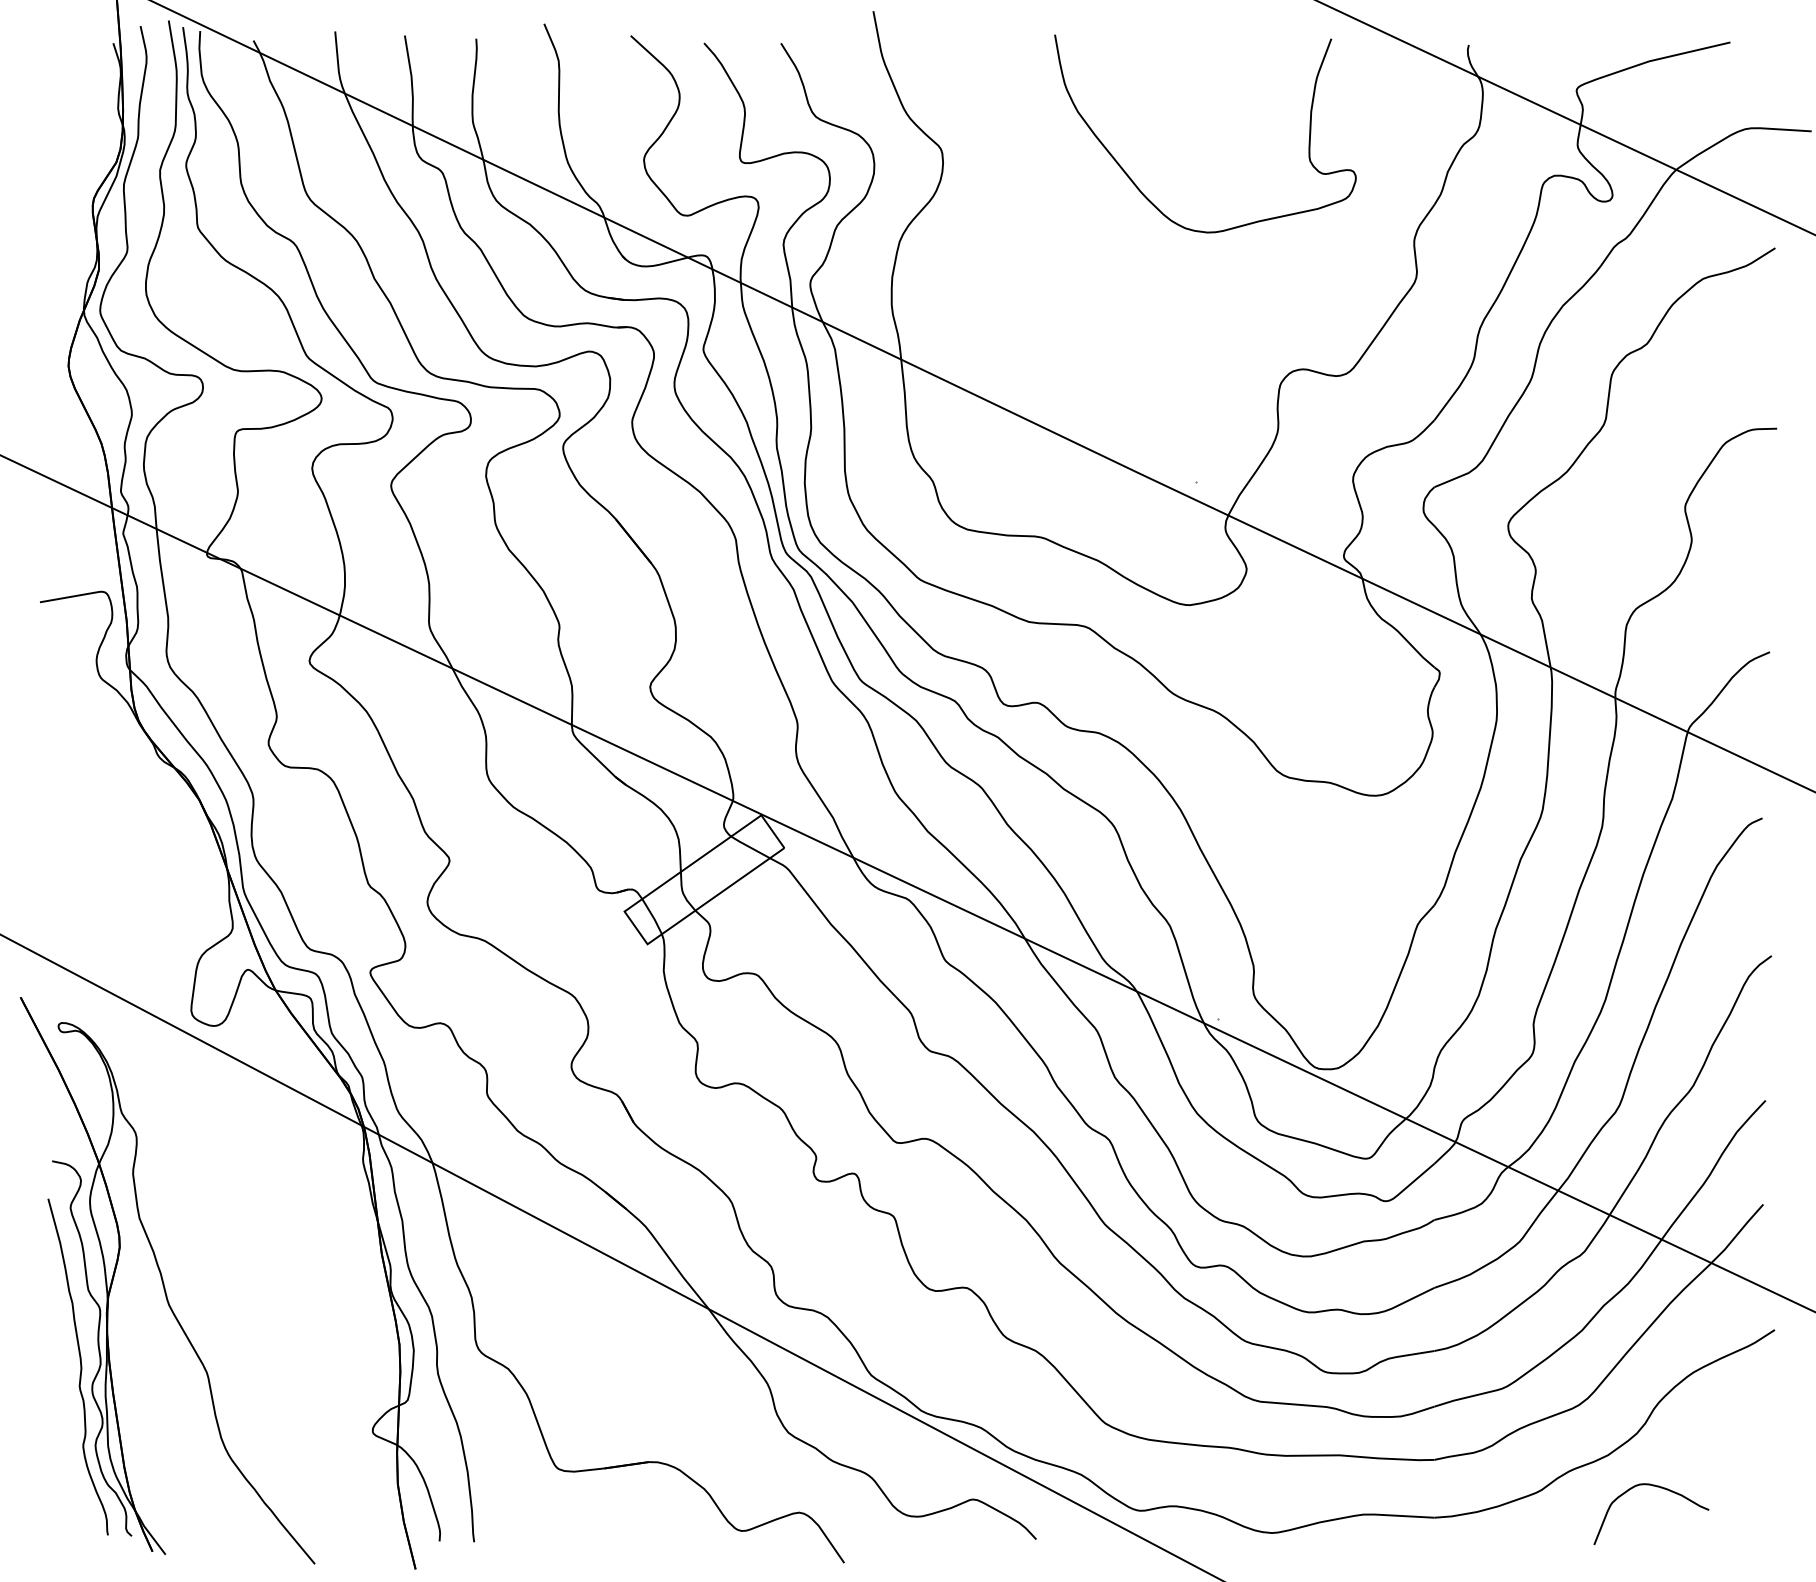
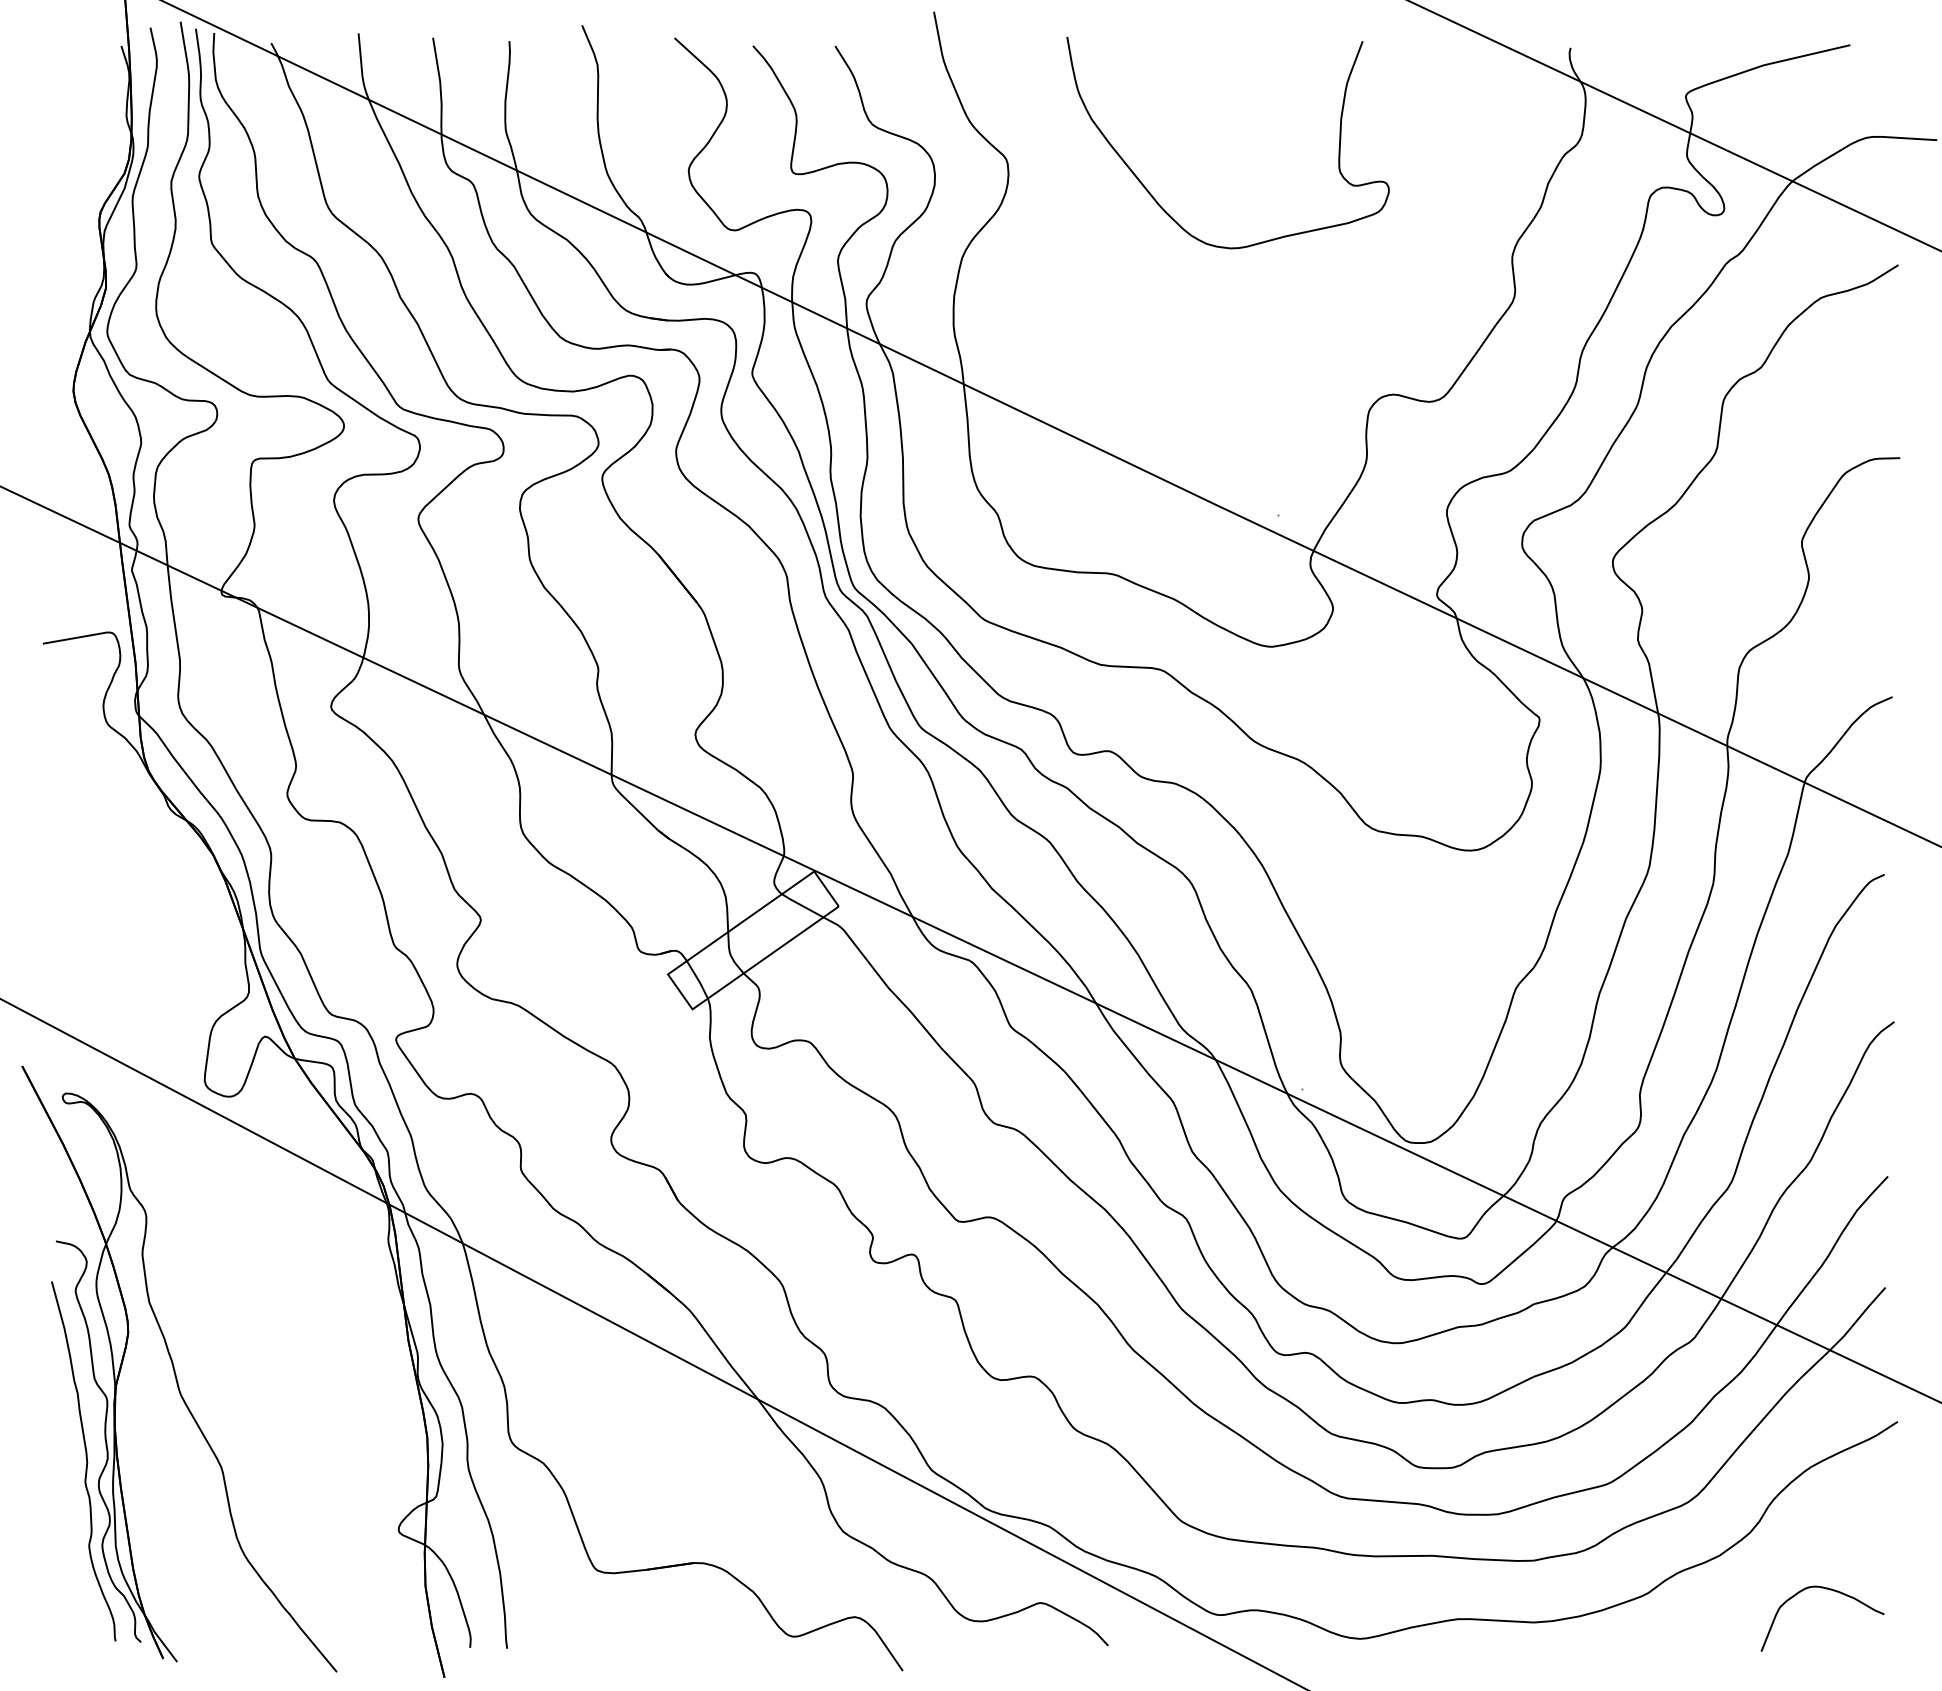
curve: (1140, 189) -> (1158, 202), moved
curve: (1660, 1488) -> (1832, 1591), moved

